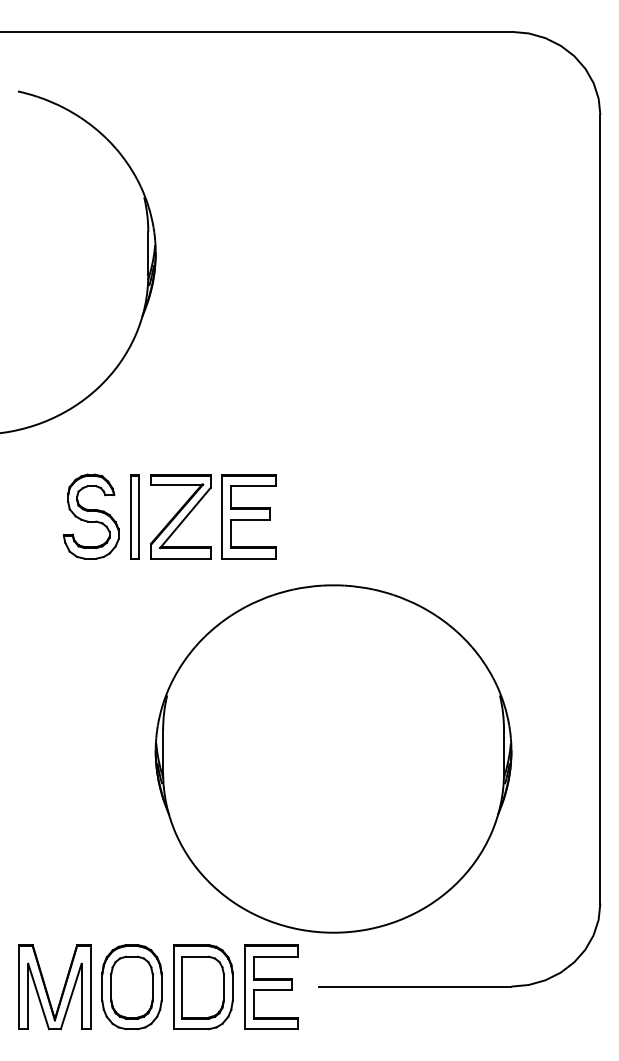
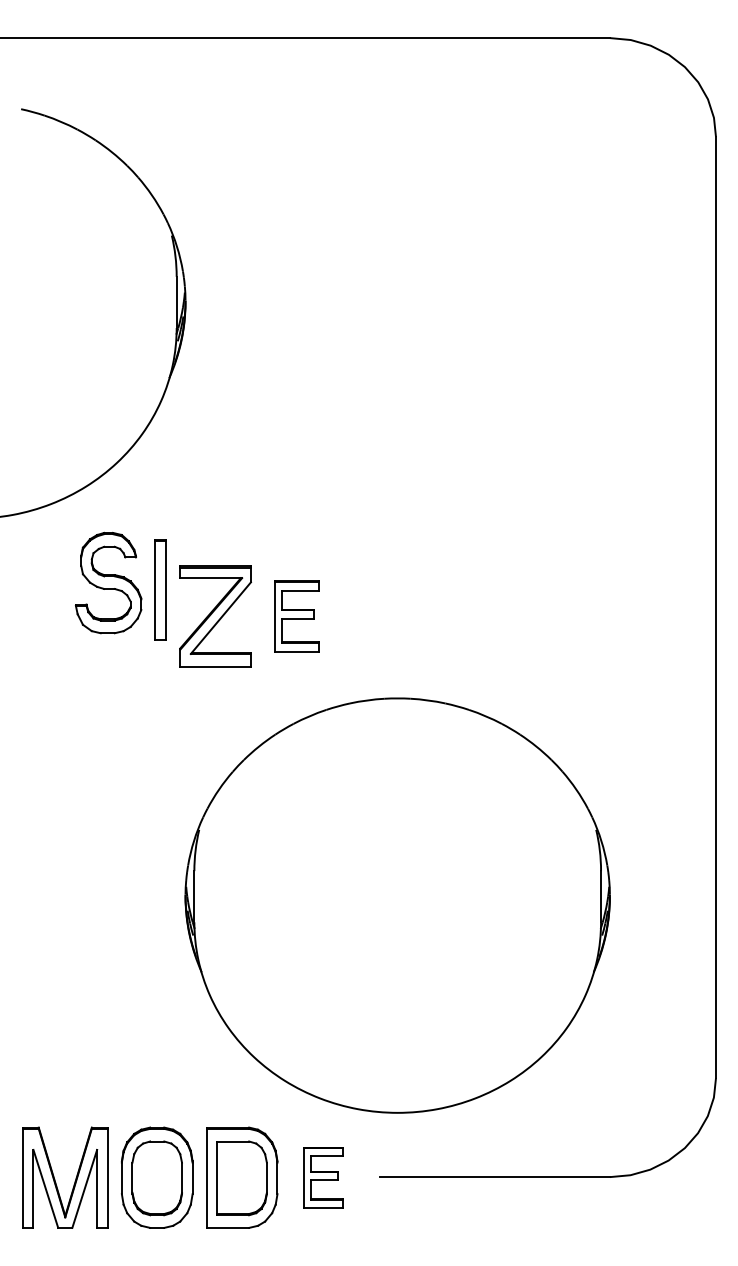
part: (90, 516) -> (107, 582), moved
part: (134, 516) -> (160, 590), moved
part: (248, 516) -> (296, 616), size x0.7
part: (271, 986) -> (323, 1177), size x0.6

